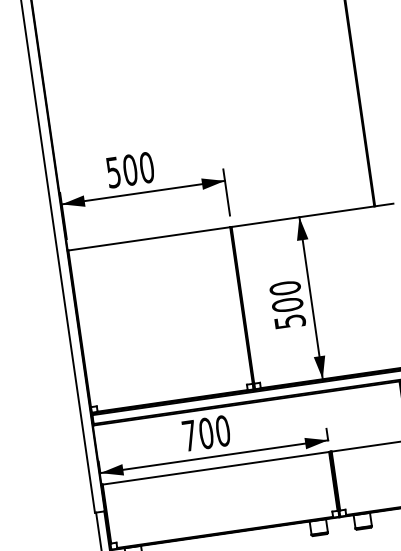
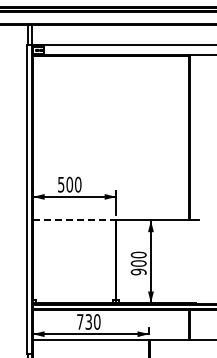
line: (149, 238) -> (74, 220), solid -> dashed
text: (289, 320) -> (138, 271), 500 -> 900
text: (205, 432) -> (88, 321), 700 -> 730

